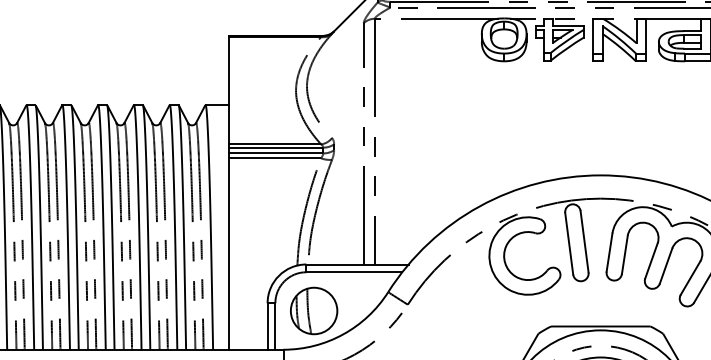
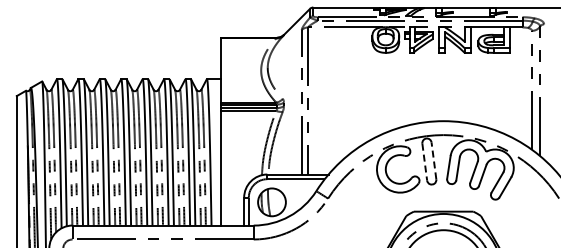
line: (583, 241) -> (433, 160), solid -> dashed
line: (568, 244) -> (424, 162), solid -> dashed

